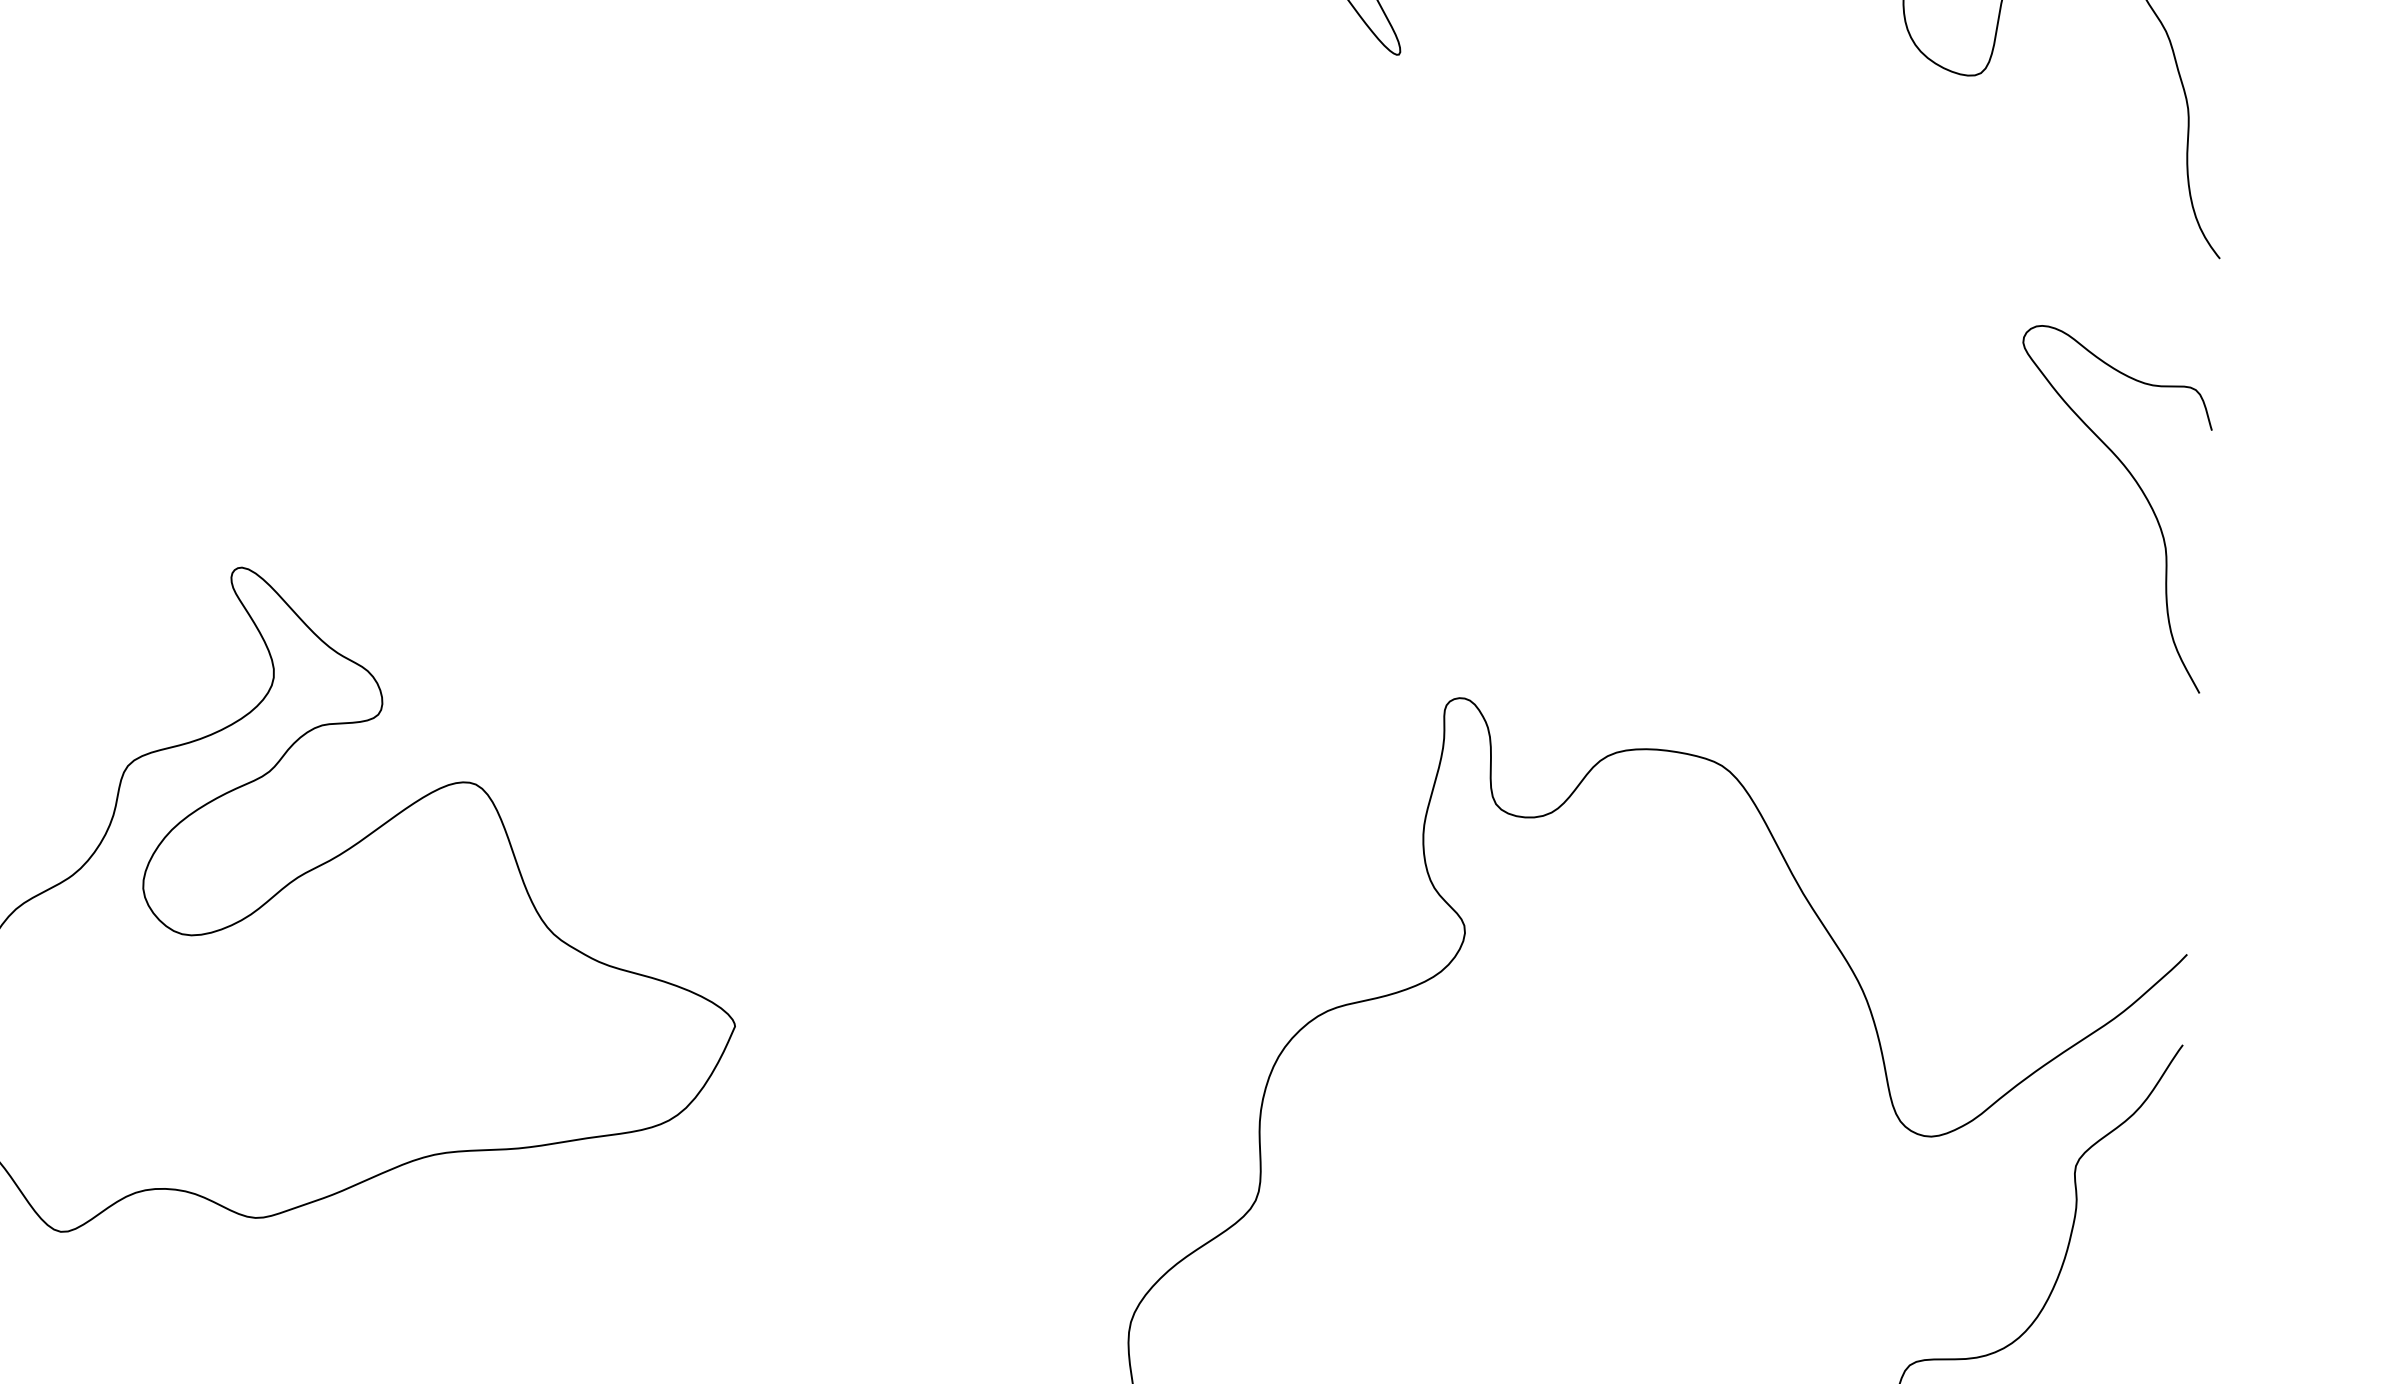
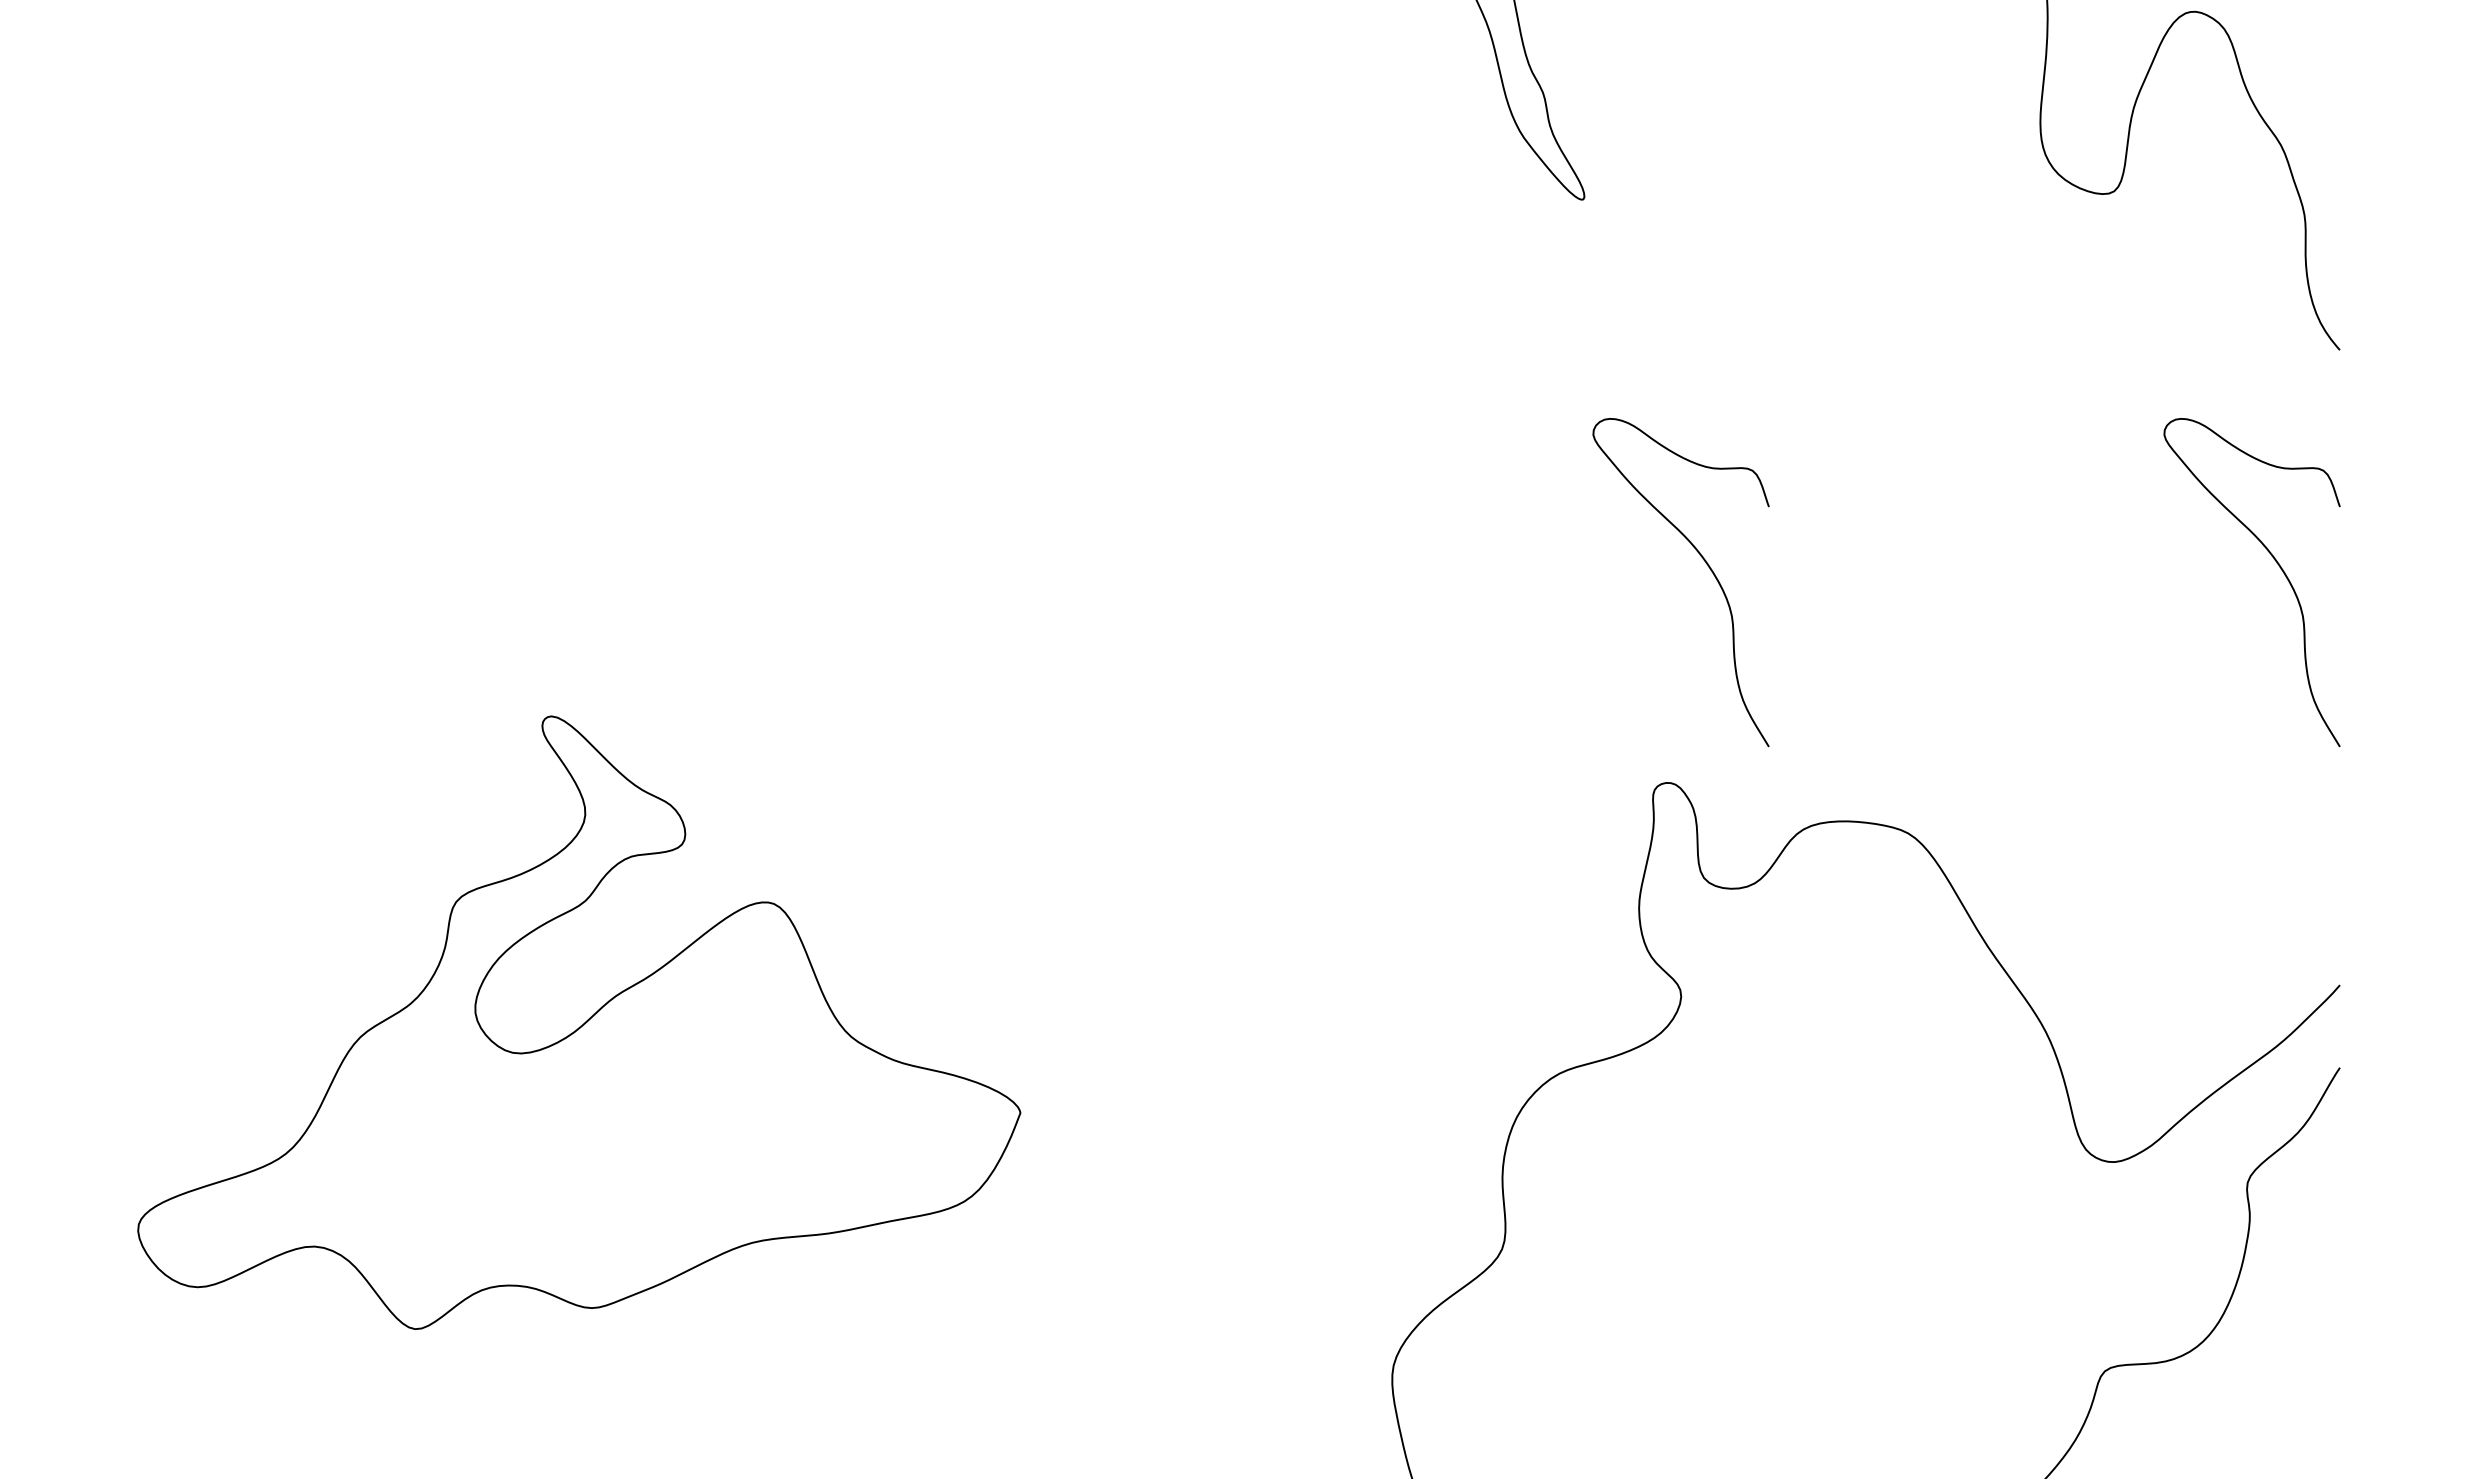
curve: (1513, 459) -> (1705, 563), added

